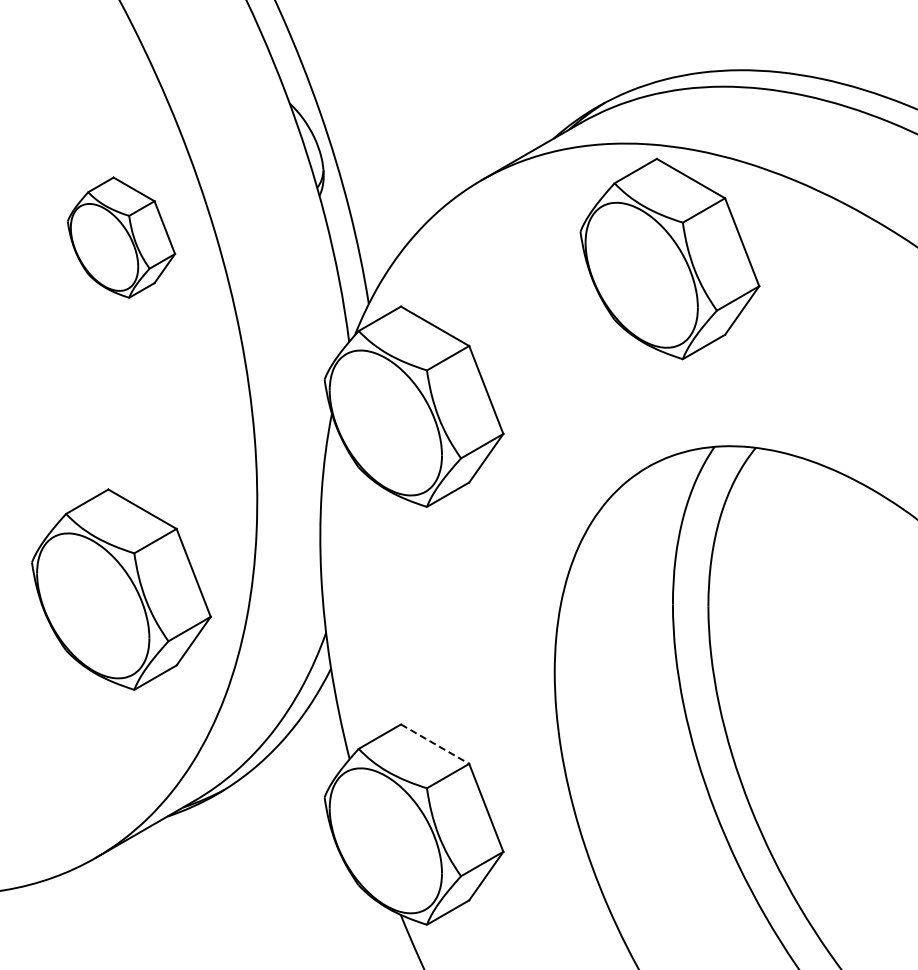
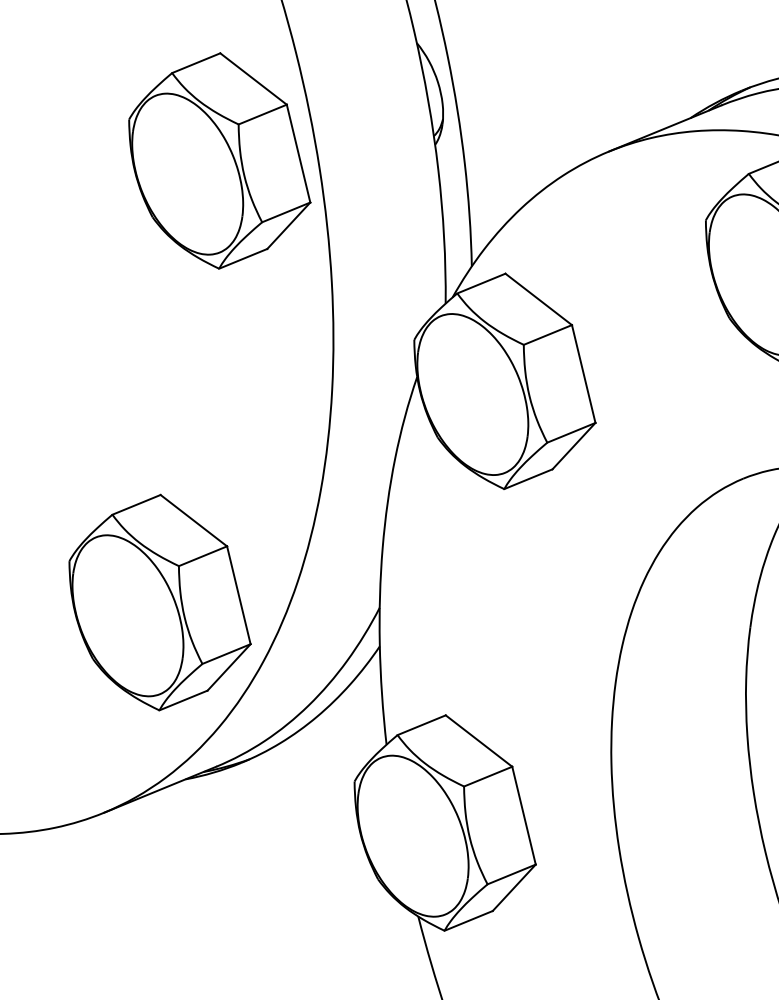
part: (121, 237) -> (219, 160), size x1.67
part: (121, 589) -> (160, 602), moved
line: (435, 744) -> (479, 741), dashed -> solid

